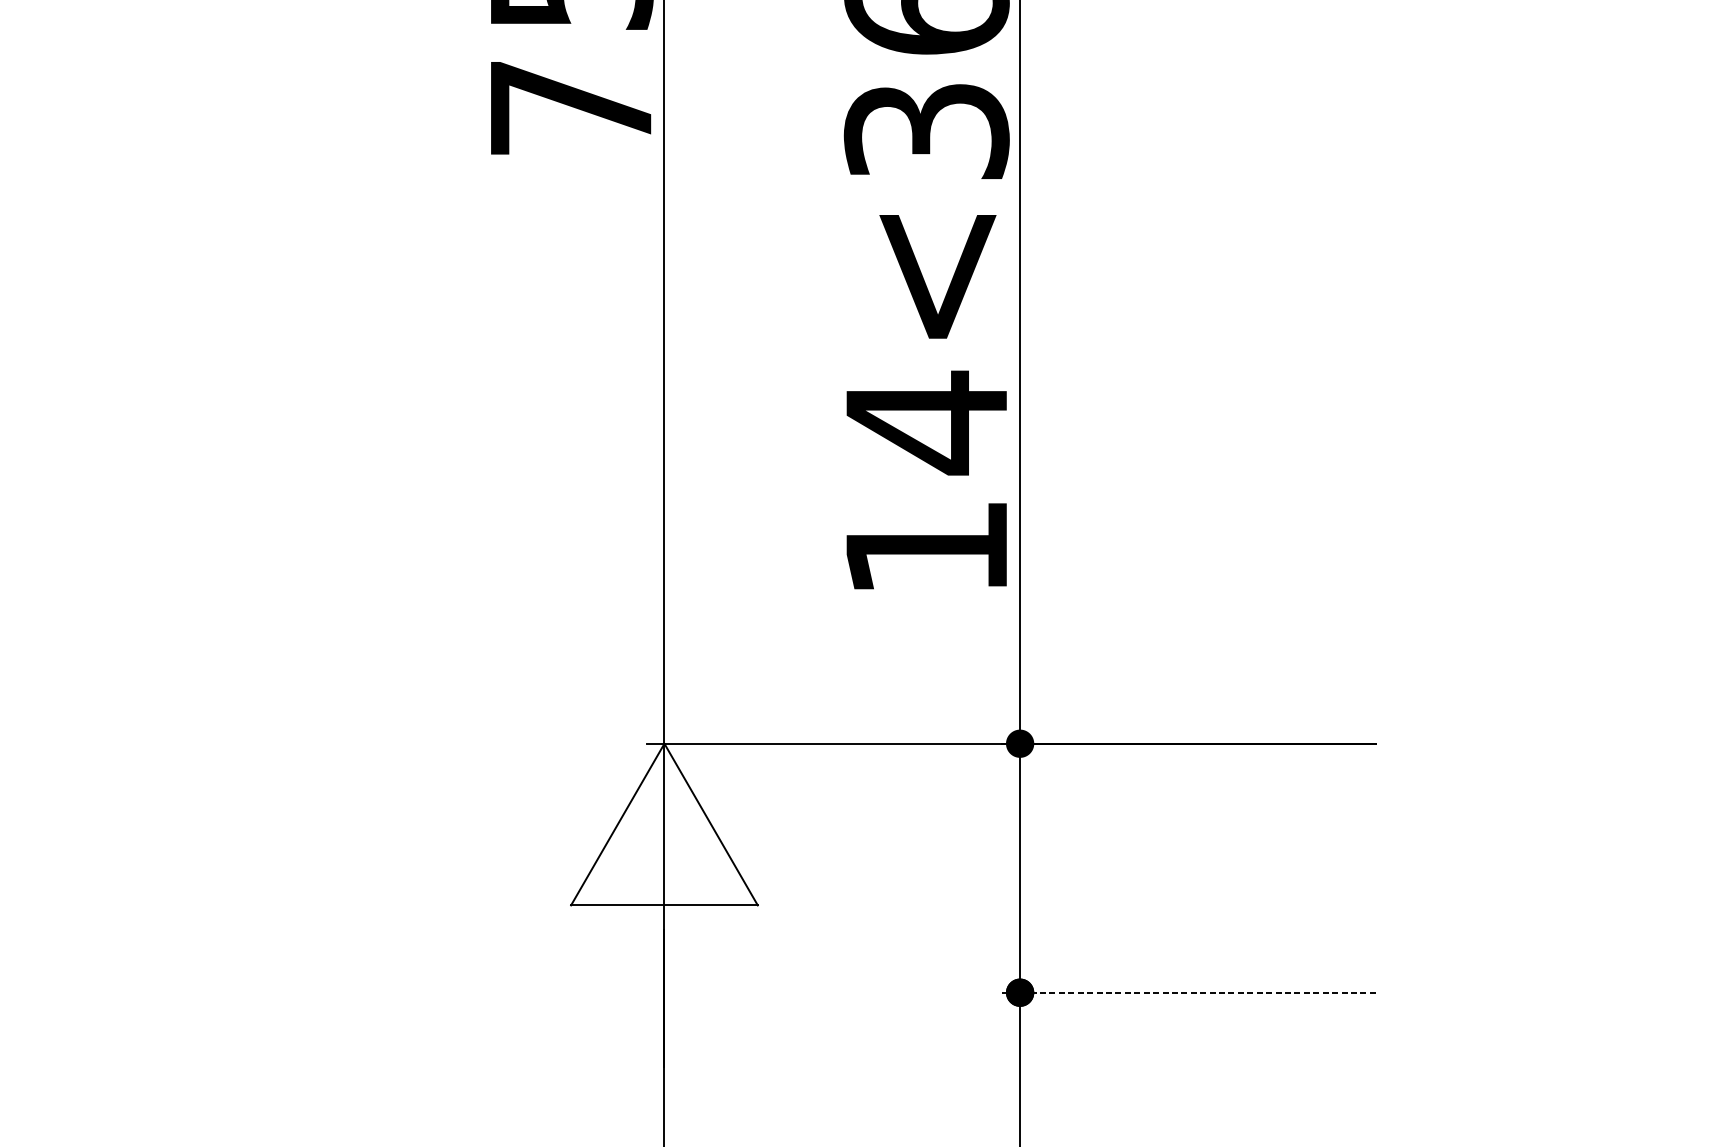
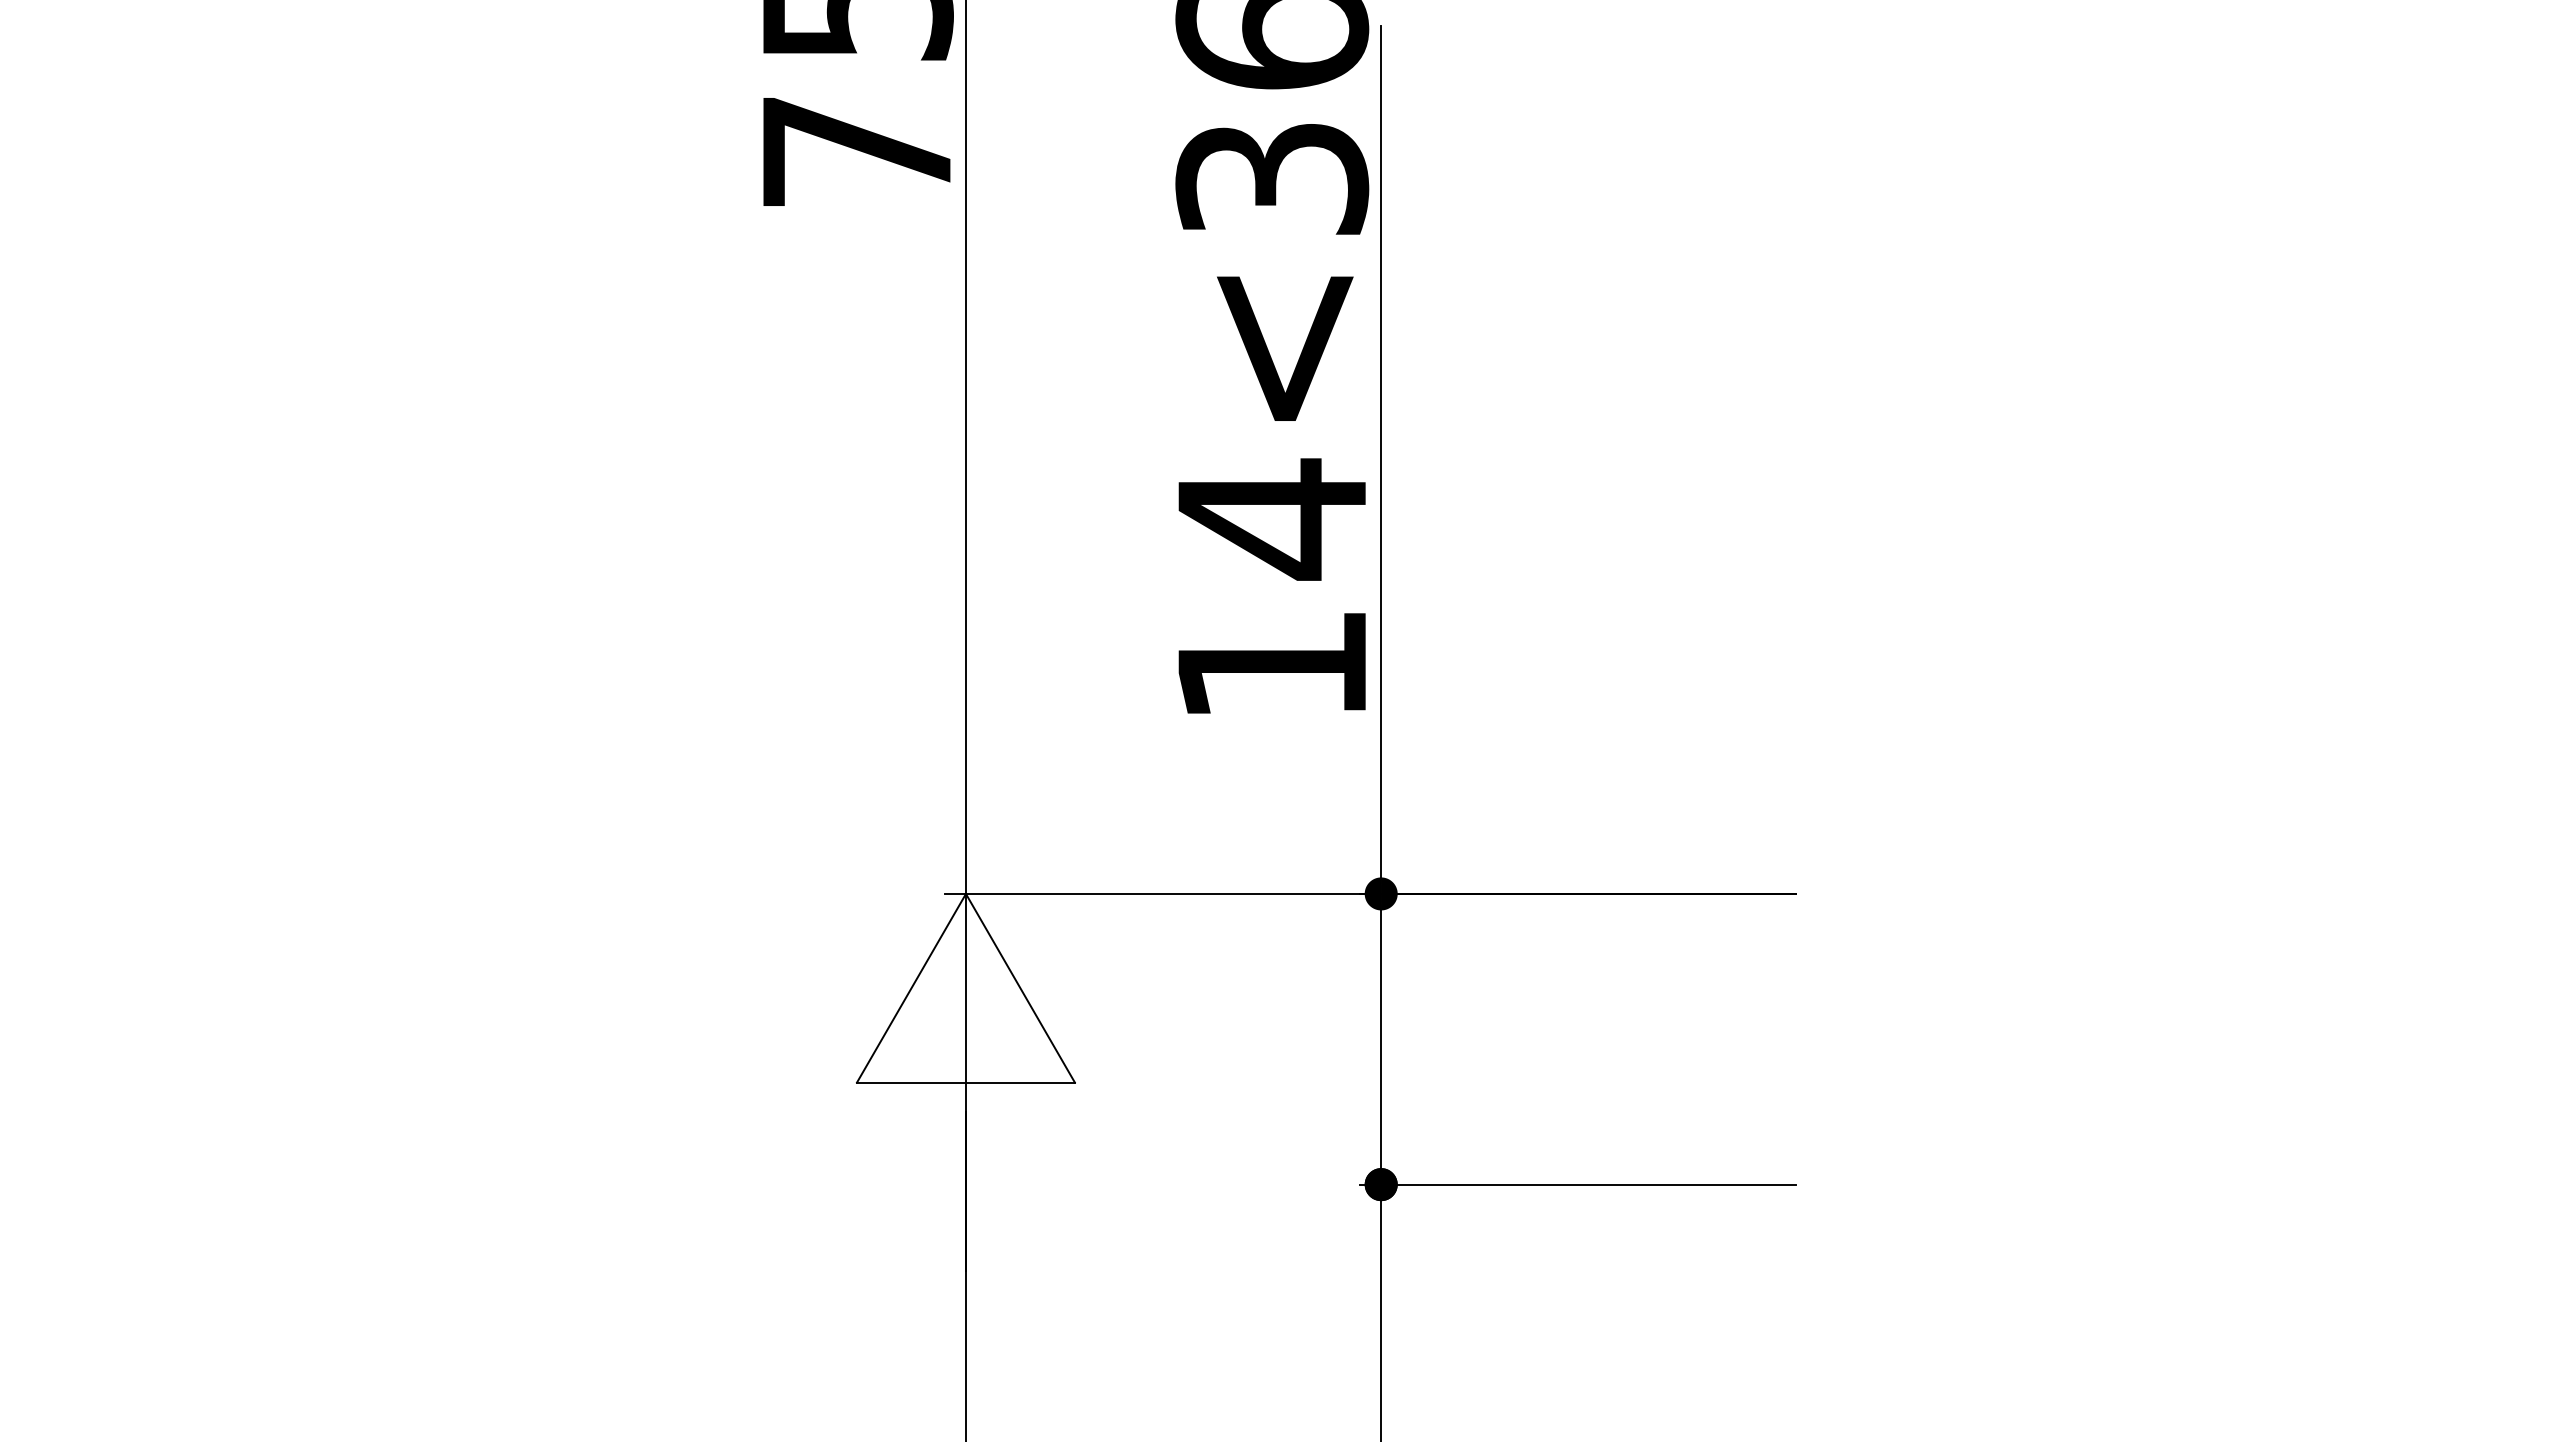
line: (1188, 992) -> (1577, 1184), dashed -> solid

